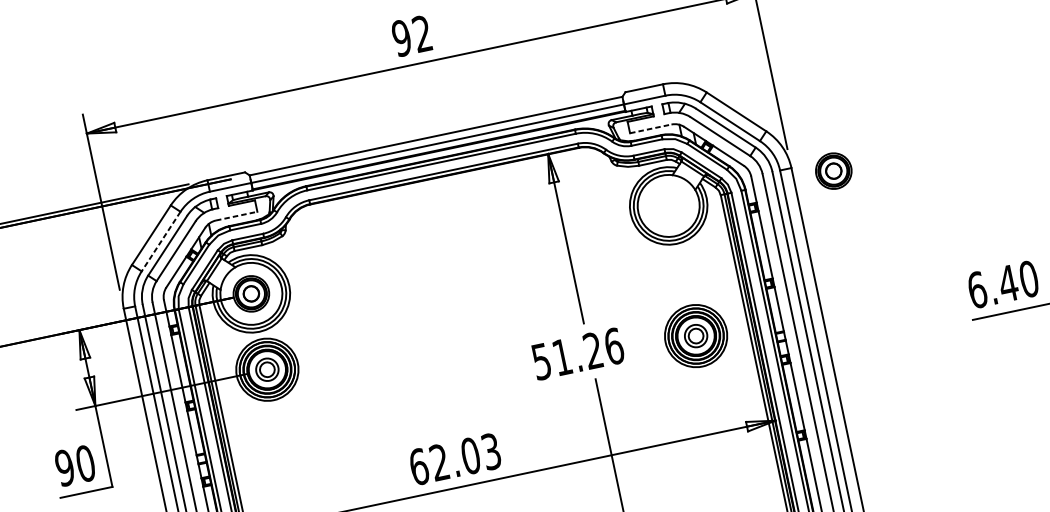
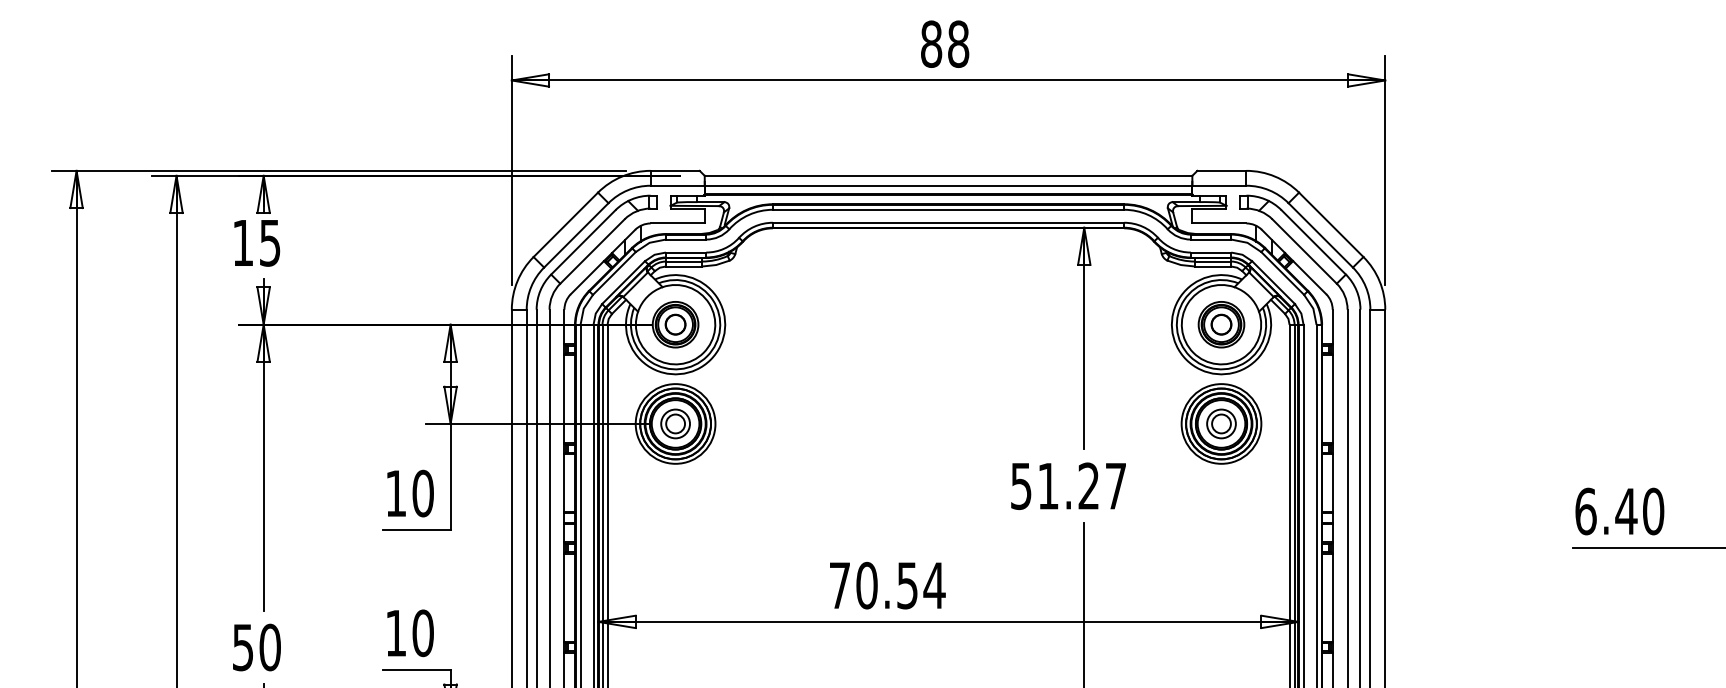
text: (411, 35) -> (944, 43), 92 -> 88
line: (650, 128) -> (1219, 223), dashed -> solid
part: (833, 170) -> (1221, 324), moved
line: (237, 216) -> (678, 223), dashed -> solid
line: (161, 241) -> (576, 235), dashed -> solid
part: (696, 335) -> (1221, 423), moved
text: (613, 346) -> (1115, 486), 51.26 -> 51.27
text: (455, 459) -> (887, 585), 62.03 -> 70.54
text: (64, 468) -> (395, 493), 90 -> 10

